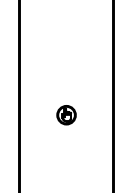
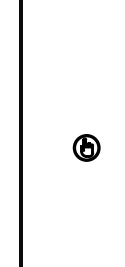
part: (66, 115) -> (86, 148), moved

